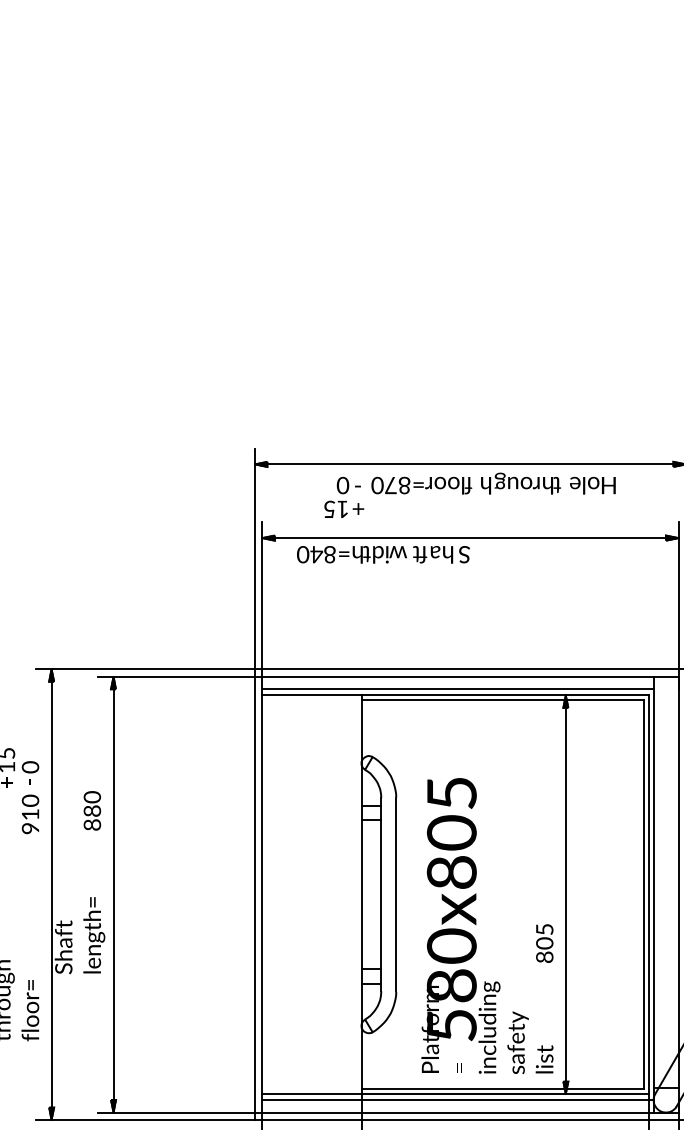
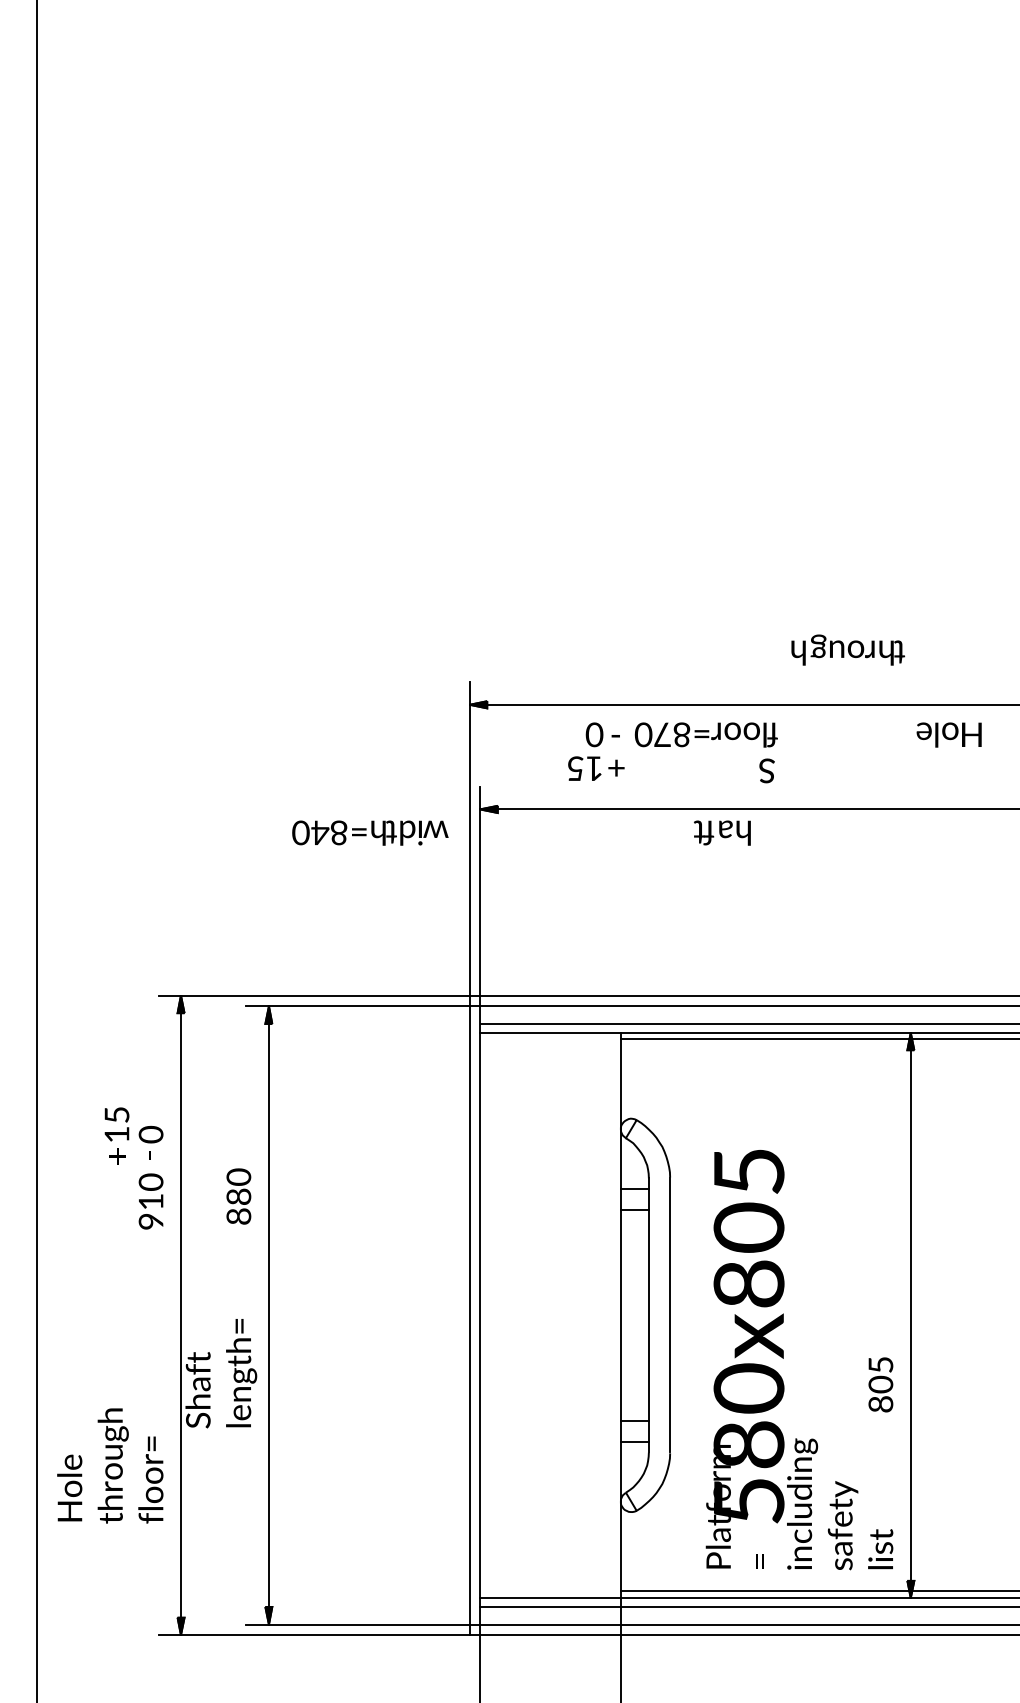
text: (520, 483) -> (847, 649), moved
text: (352, 554) -> (370, 832), moved
text: (464, 554) -> (766, 770), moved

